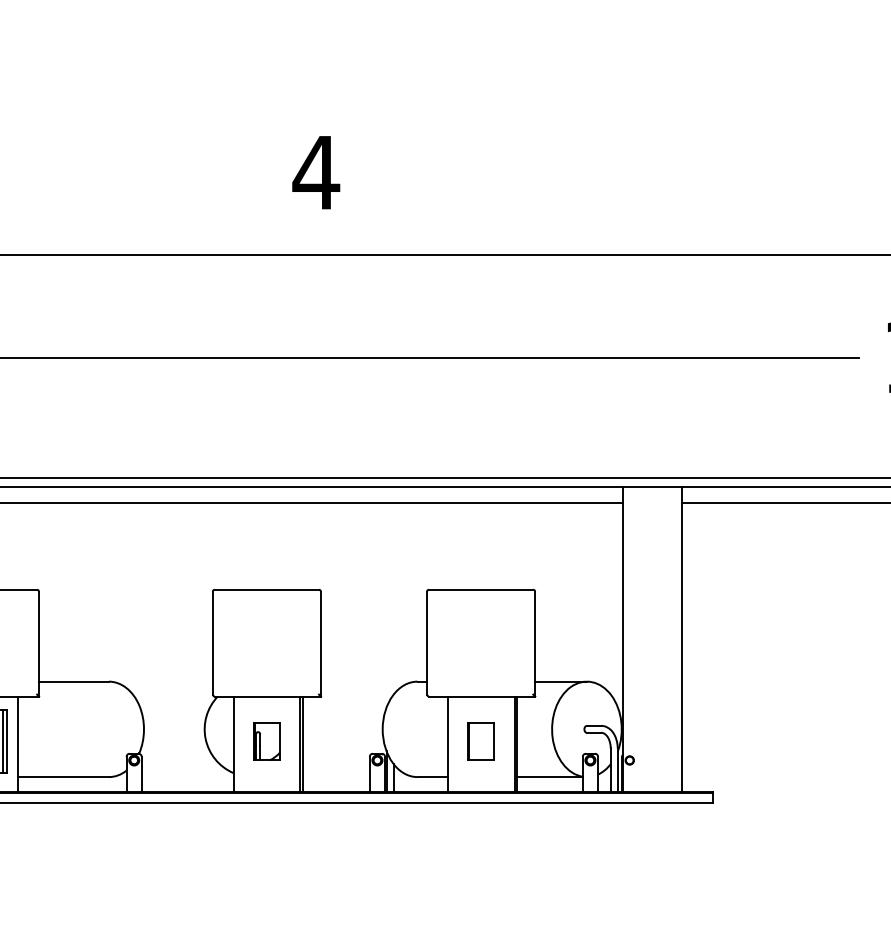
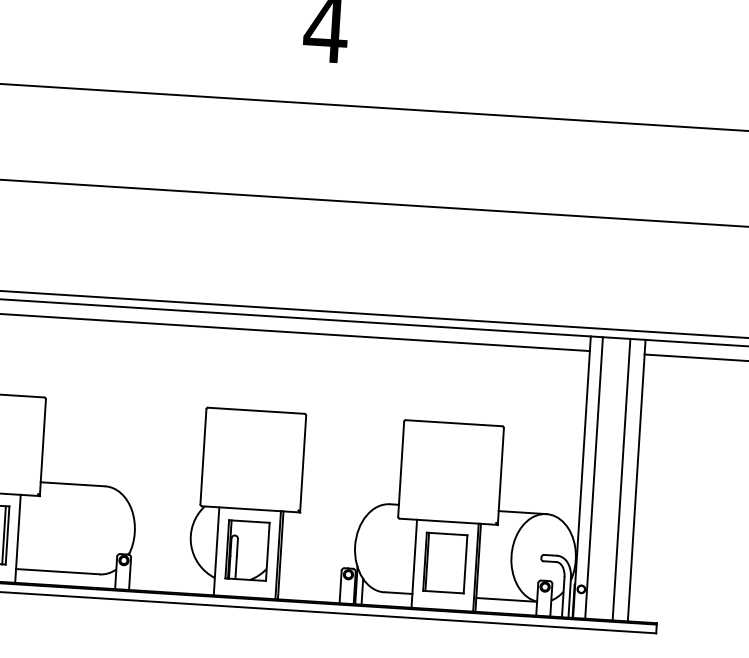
line: (635, 638) -> (593, 477), added
line: (665, 638) -> (621, 478), added
part: (266, 741) -> (247, 550), size x1.67
part: (480, 741) -> (444, 563), size x1.67

